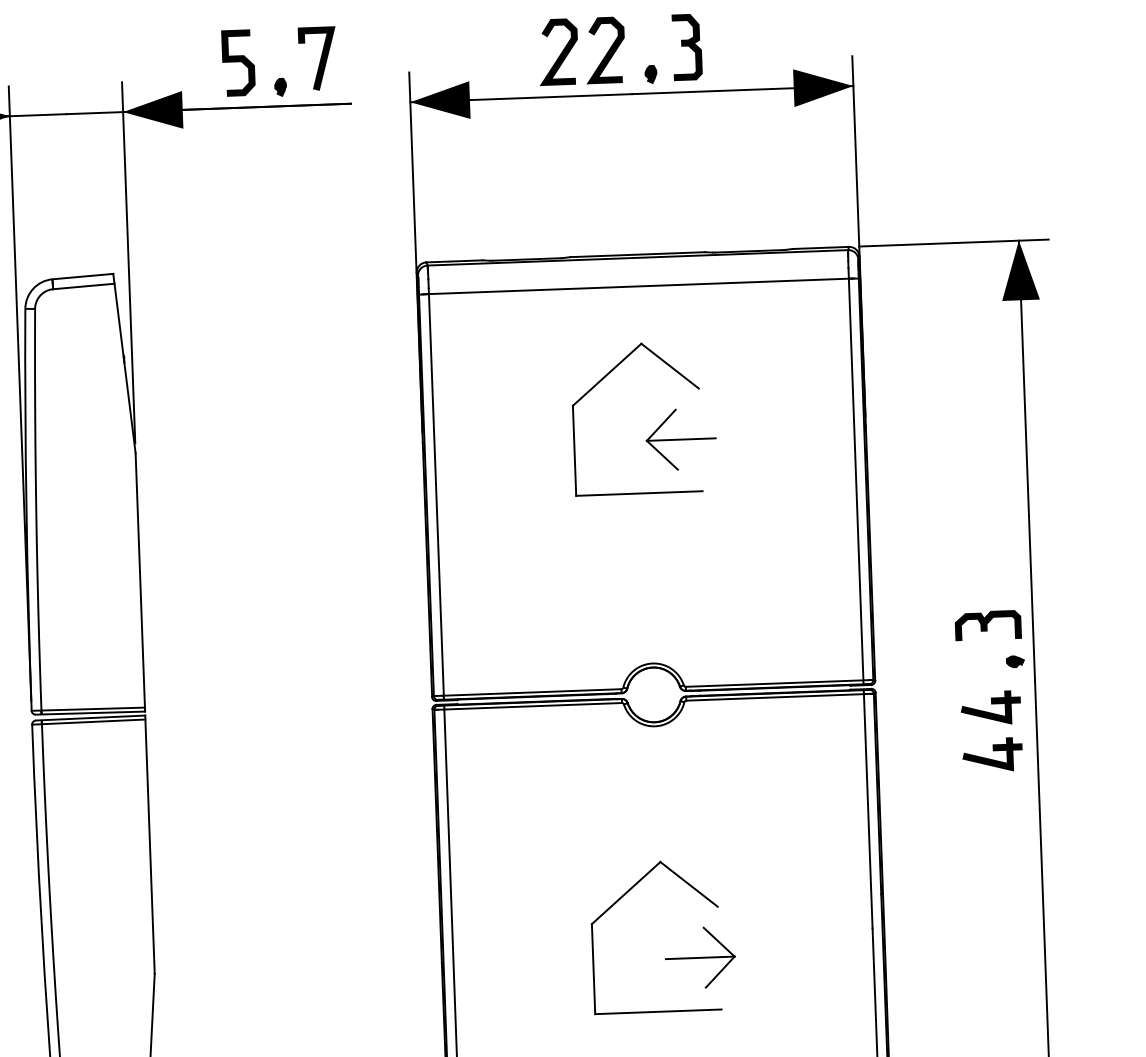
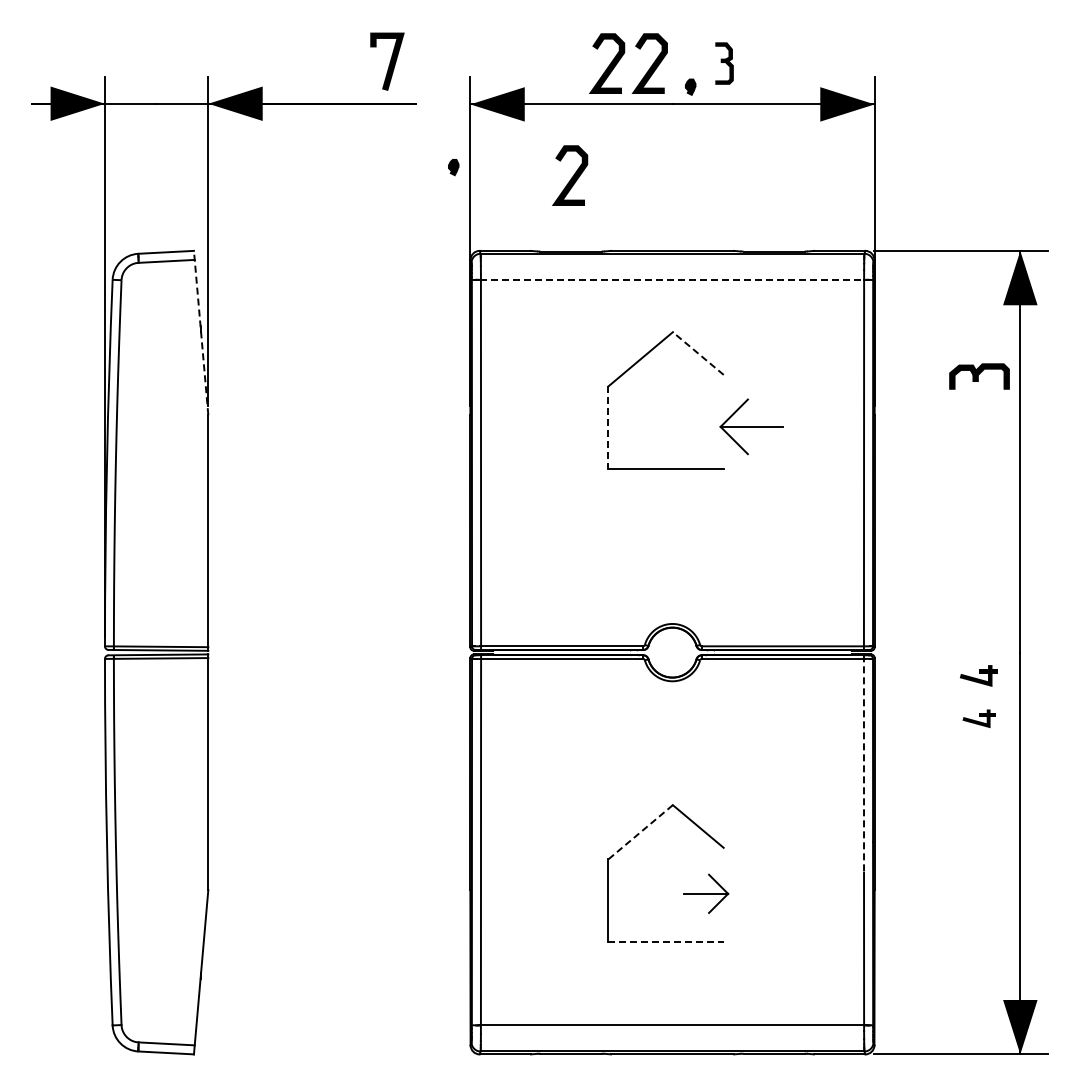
part: (687, 47) -> (724, 63), size x0.7
curve: (237, 62) -> (314, 62), removed
part: (280, 87) -> (453, 167), moved
curve: (525, 177) -> (572, 176), added
line: (638, 286) -> (672, 279), solid -> dashed
line: (124, 363) -> (201, 332), solid -> dashed
line: (669, 366) -> (697, 353), solid -> dashed
part: (680, 439) -> (751, 426), moved
line: (574, 451) -> (608, 428), solid -> dashed
part: (988, 625) -> (979, 376), moved
part: (1014, 661) -> (1002, 634), removed
part: (990, 707) -> (978, 675), size x0.7
part: (991, 754) -> (978, 718), size x0.6
line: (867, 809) -> (863, 764), solid -> dashed
line: (626, 893) -> (640, 832), solid -> dashed
part: (700, 957) -> (706, 893), size x0.7
line: (658, 1011) -> (666, 941), solid -> dashed

